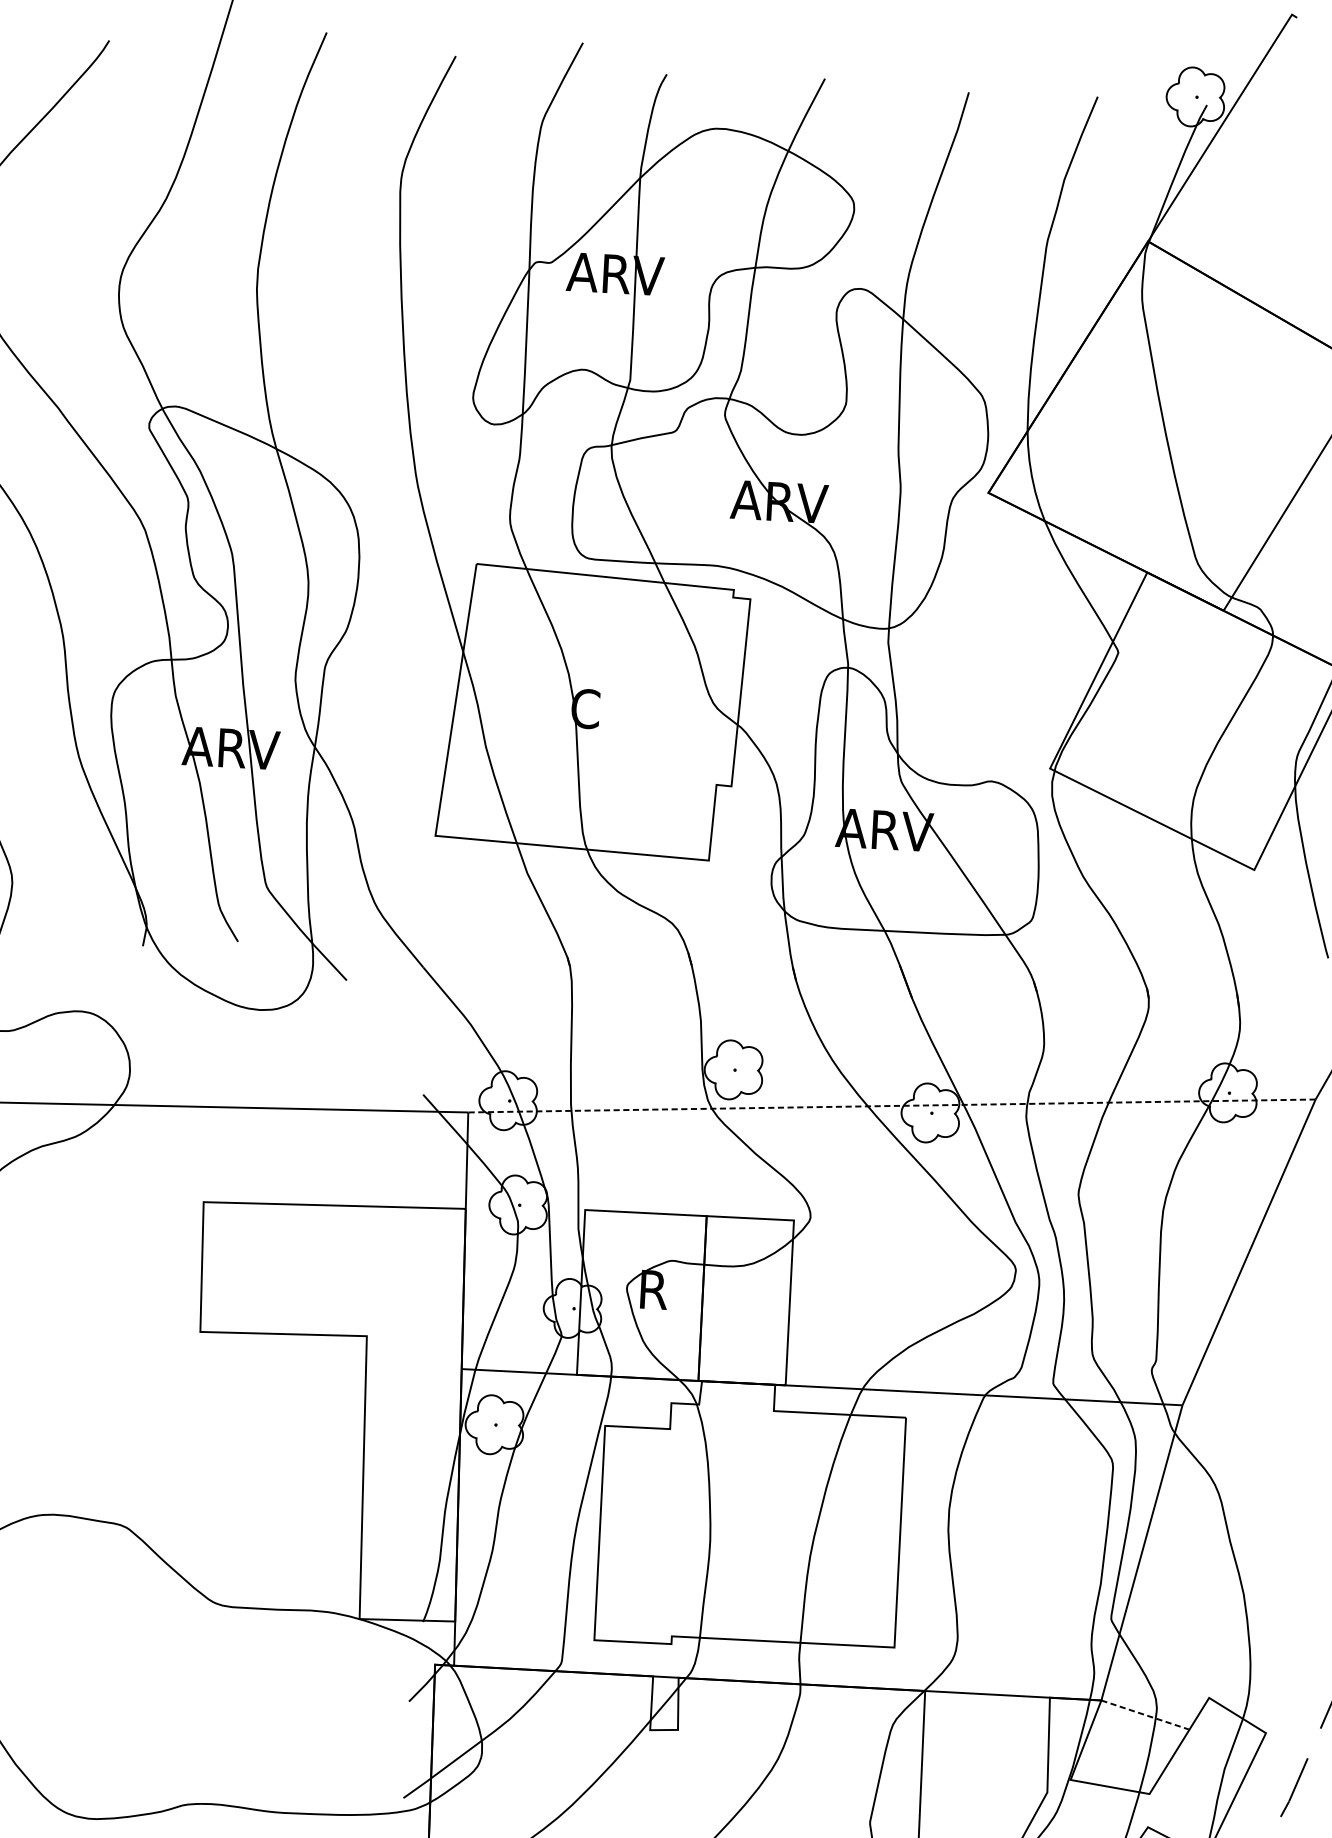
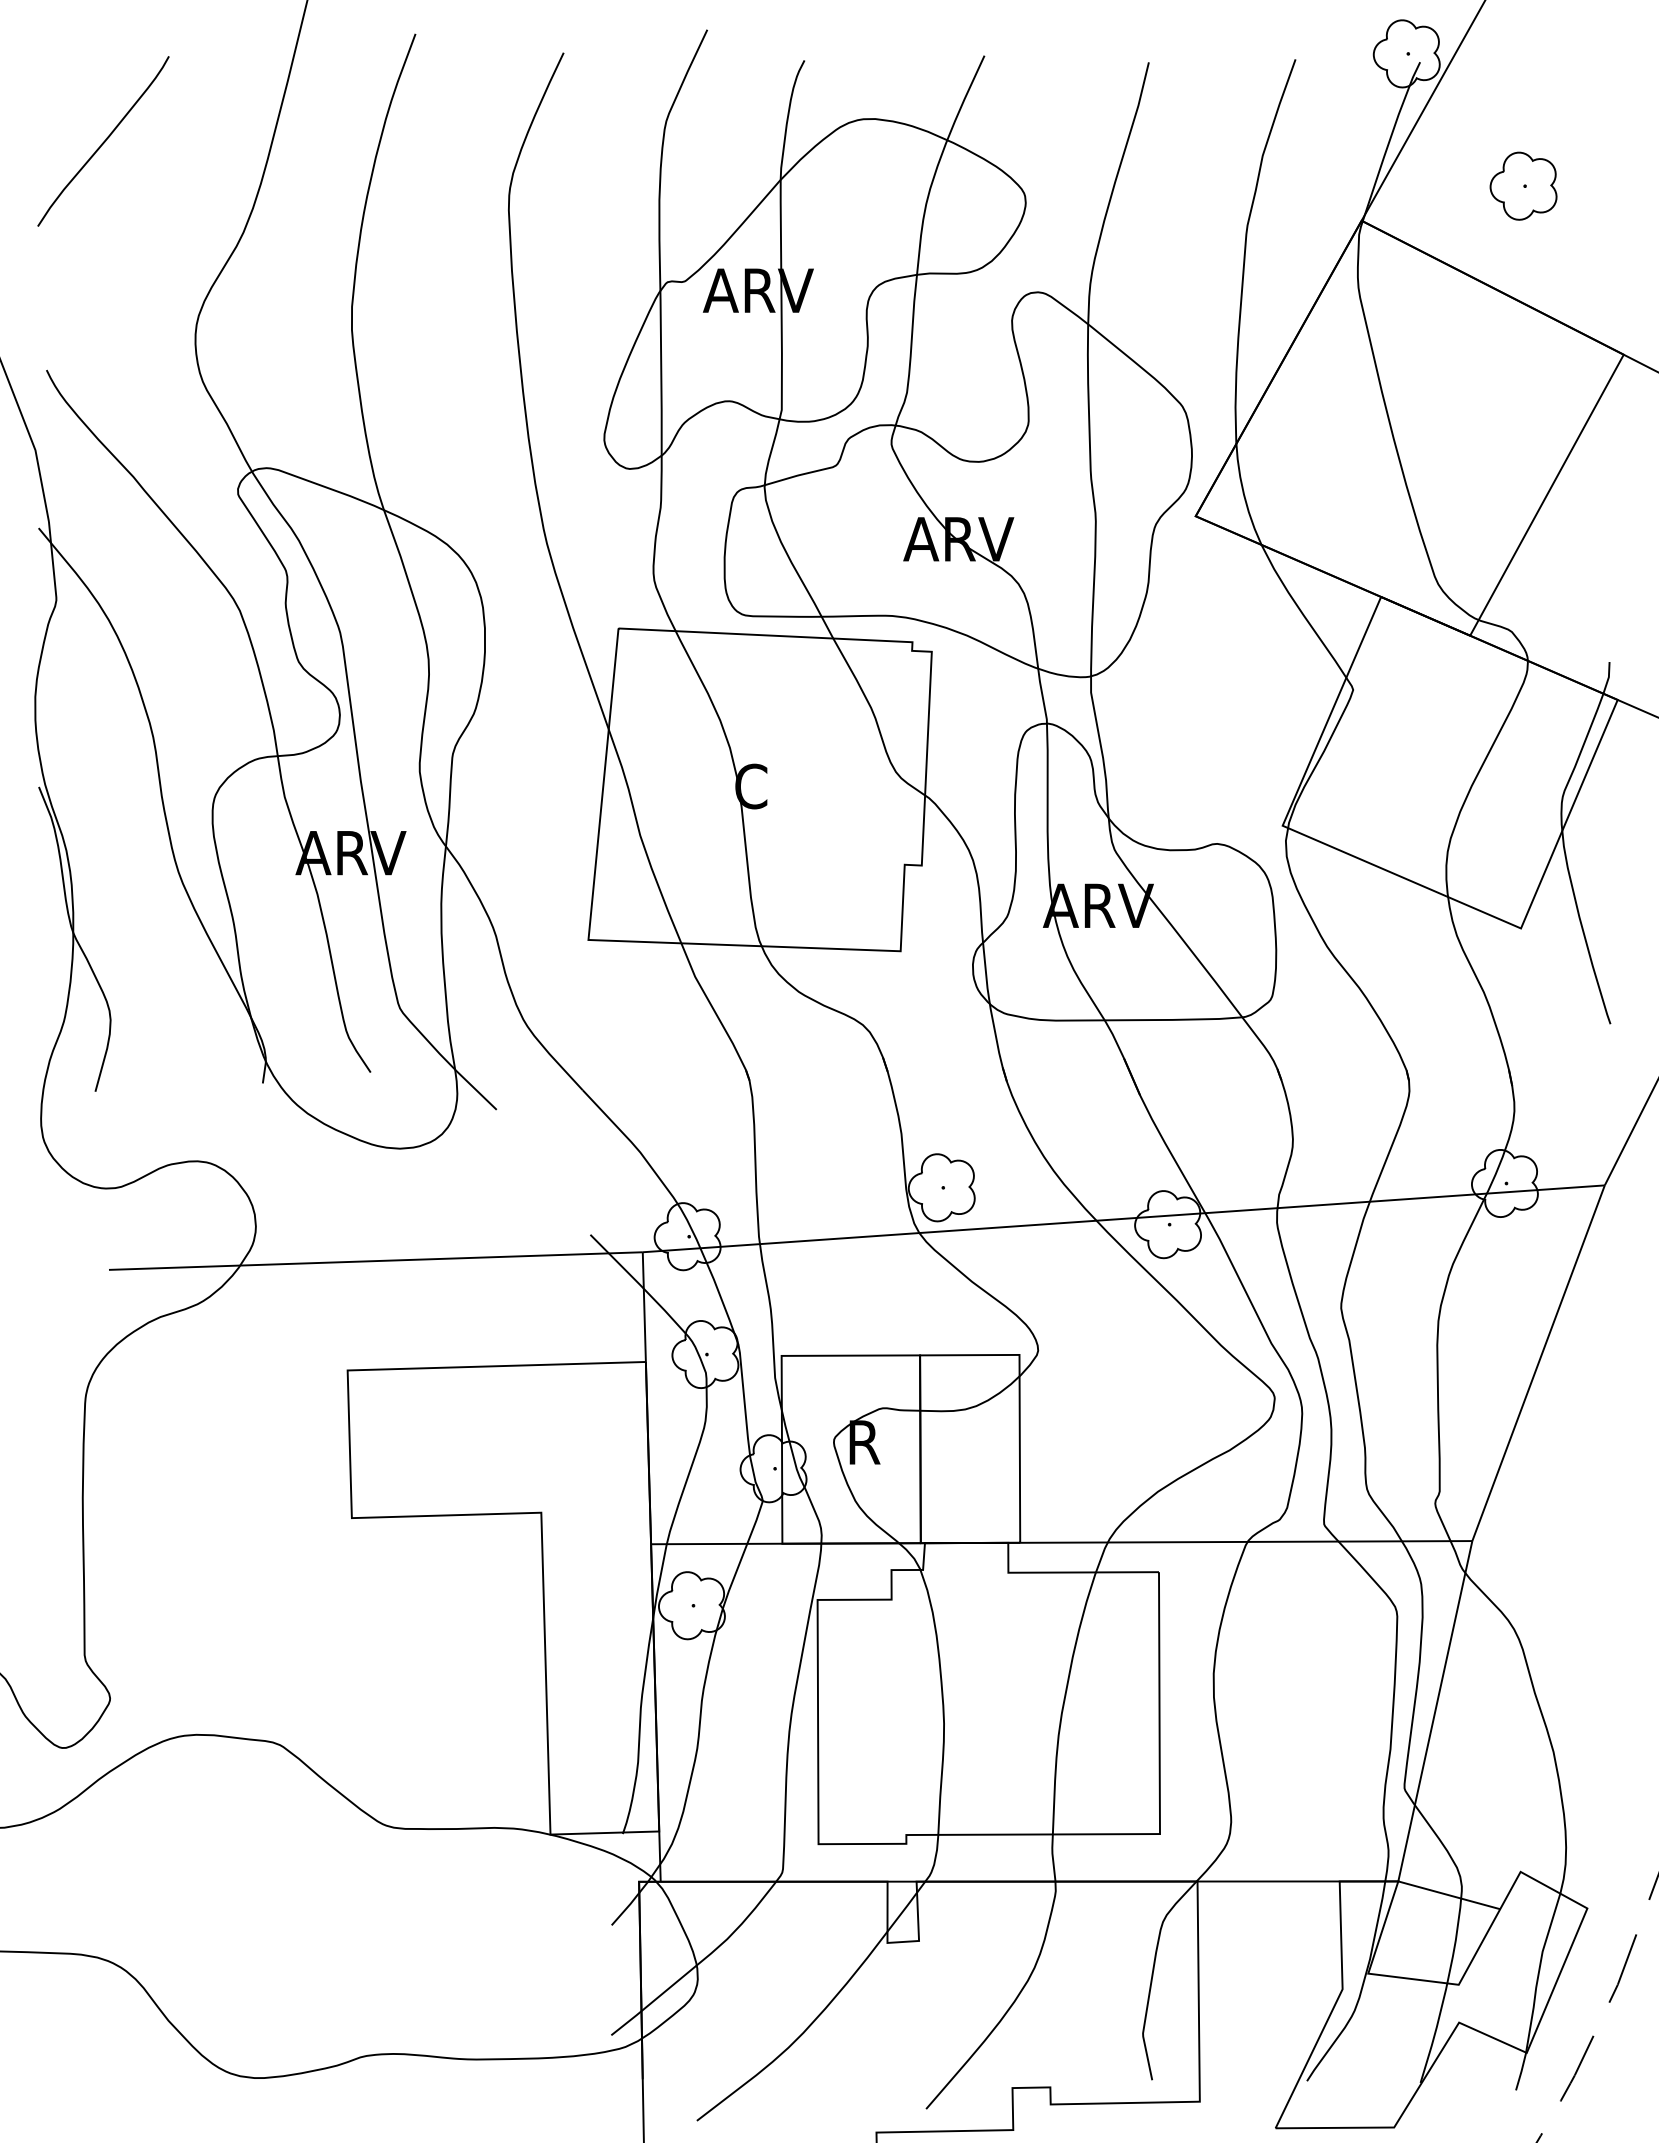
part: (1291, 218) -> (1523, 185), added
line: (891, 1105) -> (1123, 1218), dashed -> solid
line: (1145, 1715) -> (1449, 1895), dashed -> solid

